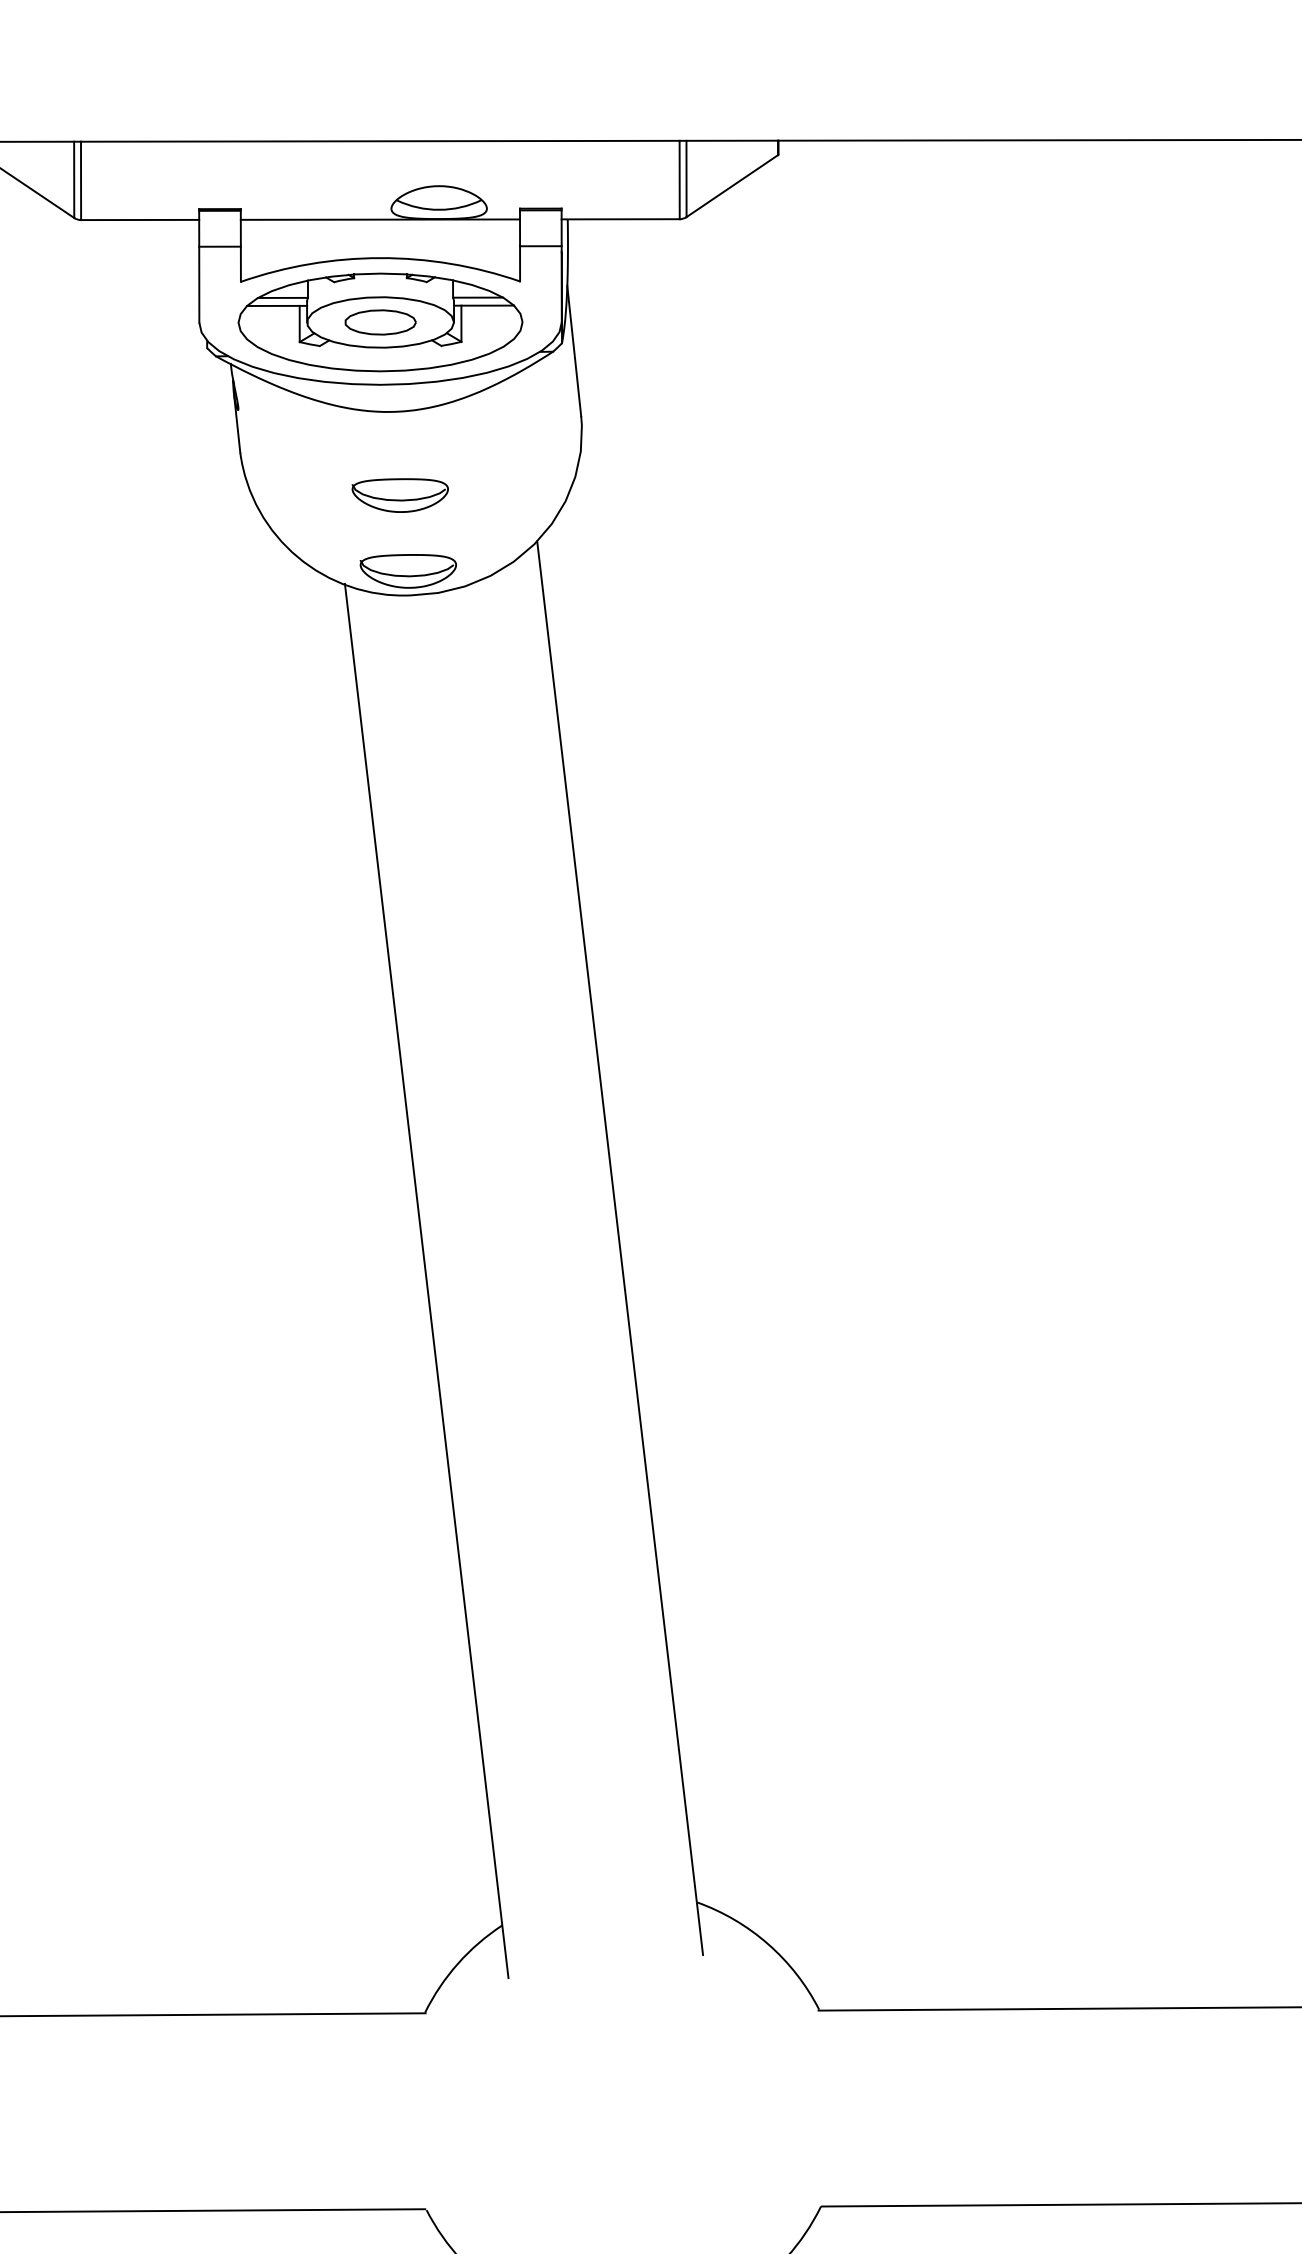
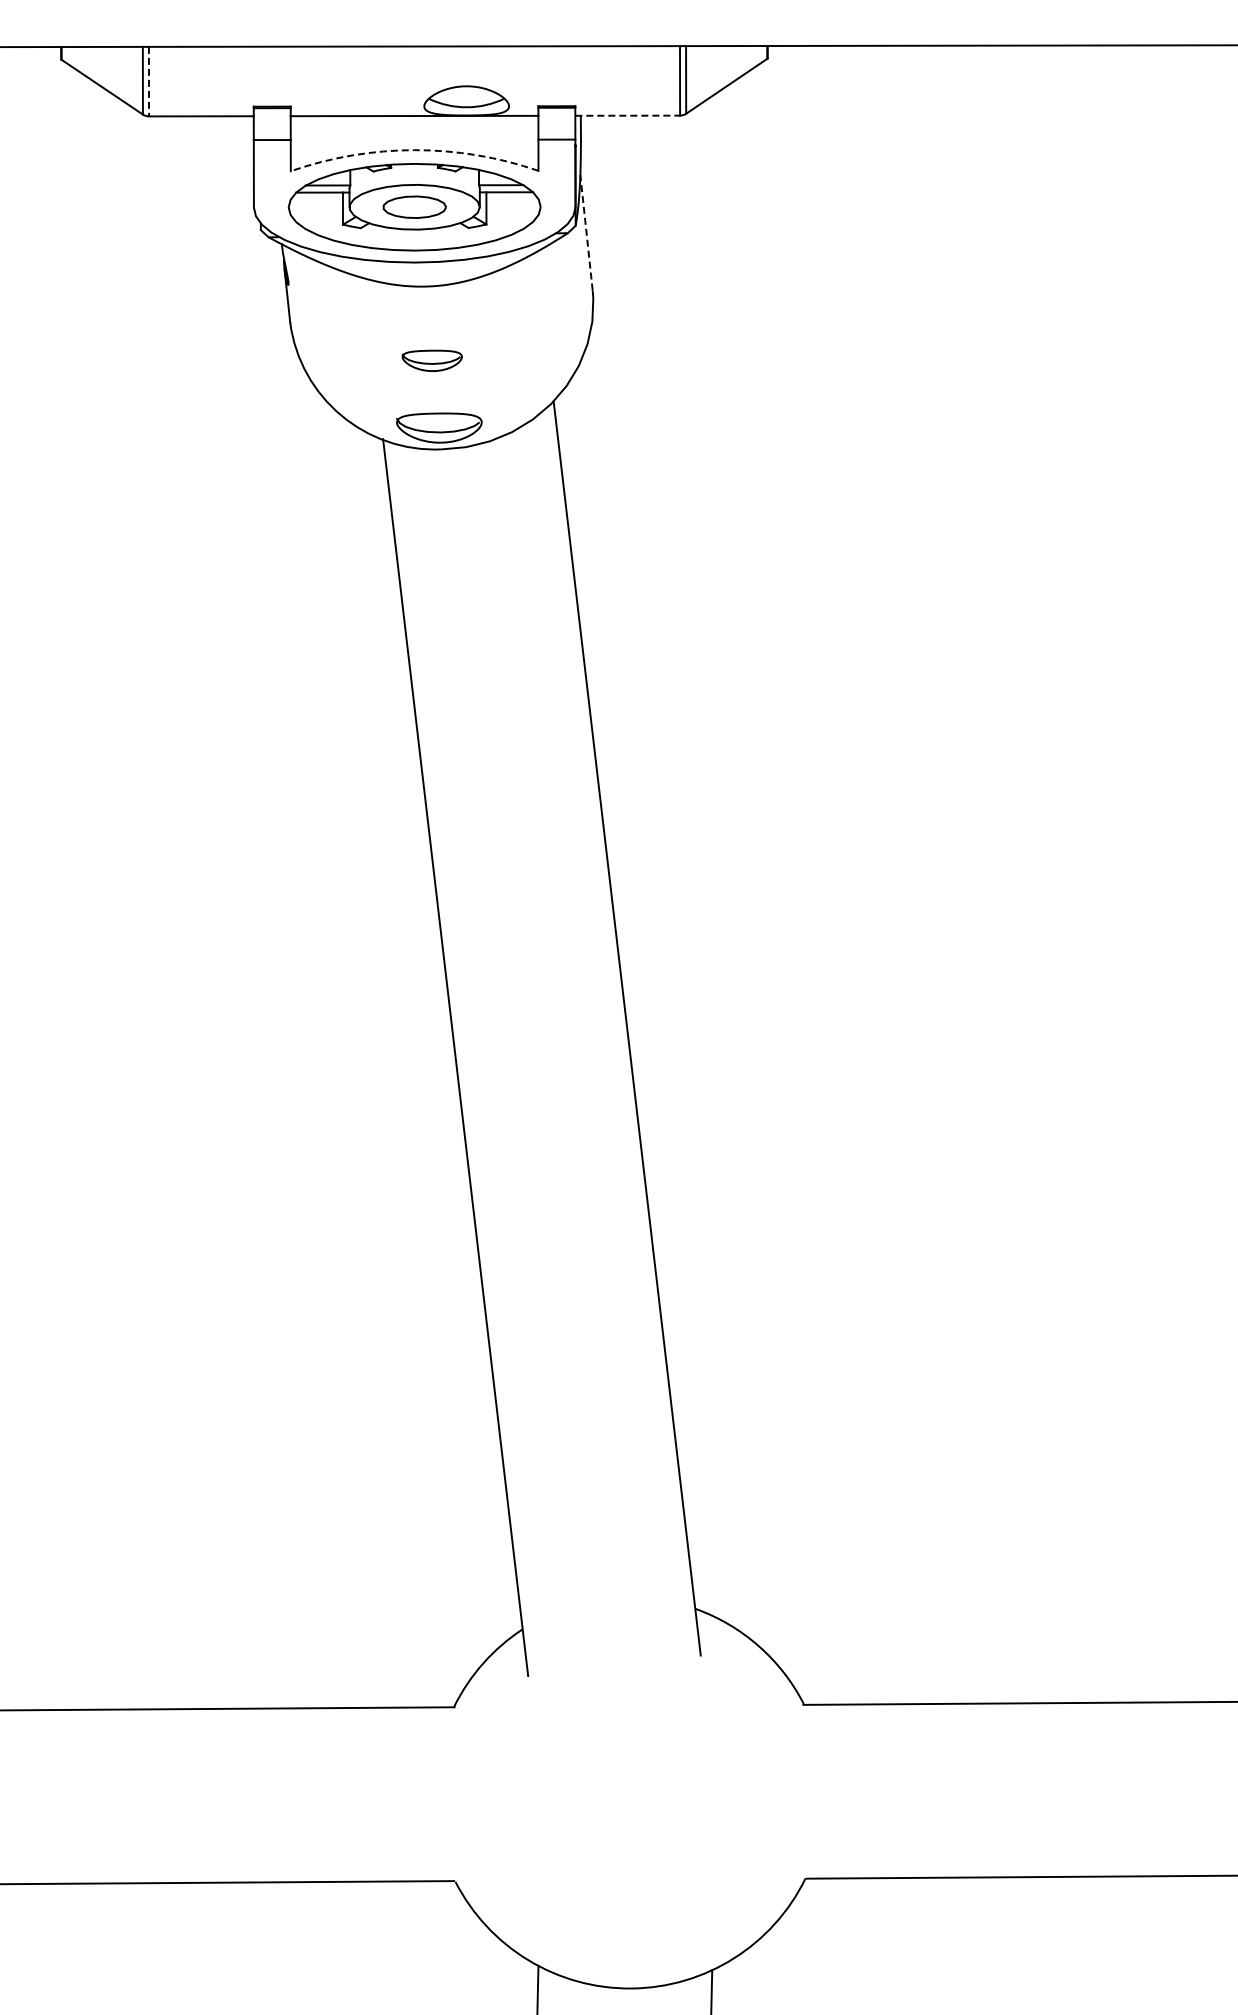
line: (80, 180) -> (148, 81), solid -> dashed
line: (621, 219) -> (628, 115), solid -> dashed
arc: (380, 258) -> (414, 150), solid -> dashed
line: (574, 350) -> (586, 232), solid -> dashed
part: (400, 495) -> (432, 360), size x0.7

